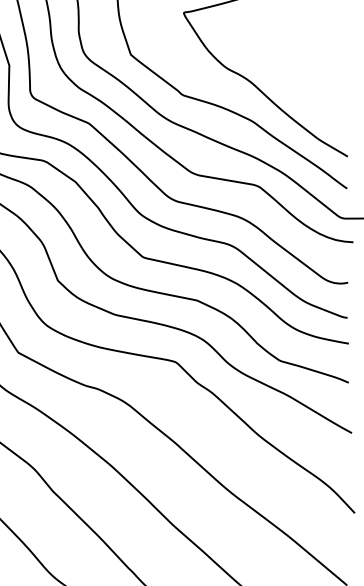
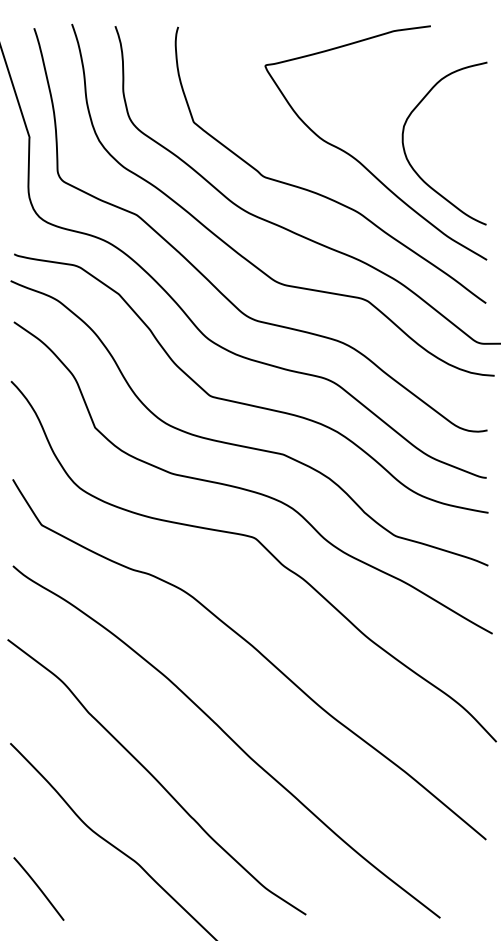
curve: (291, 85) -> (411, 164), added

